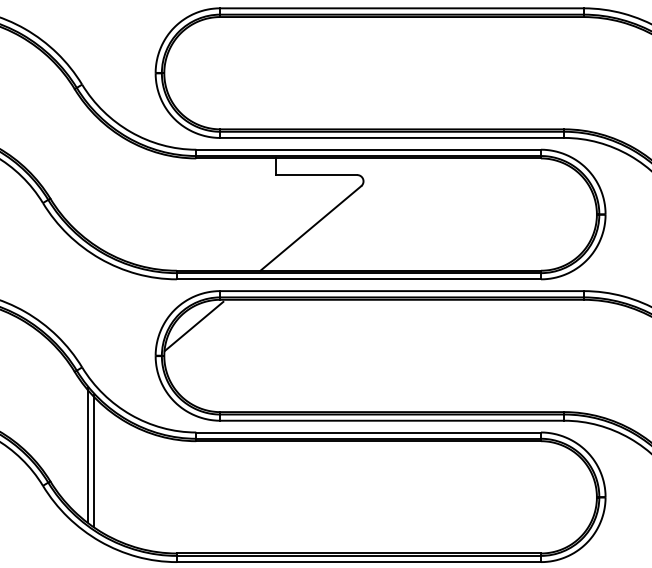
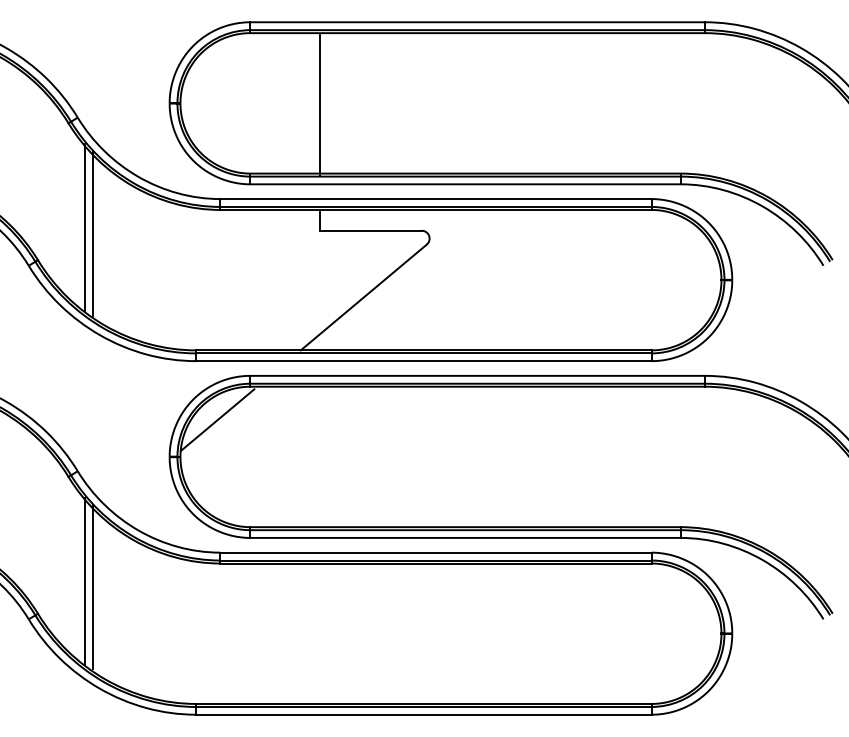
line: (275, 74) -> (319, 104), added
line: (88, 172) -> (85, 227), added
line: (93, 177) -> (92, 233), added

